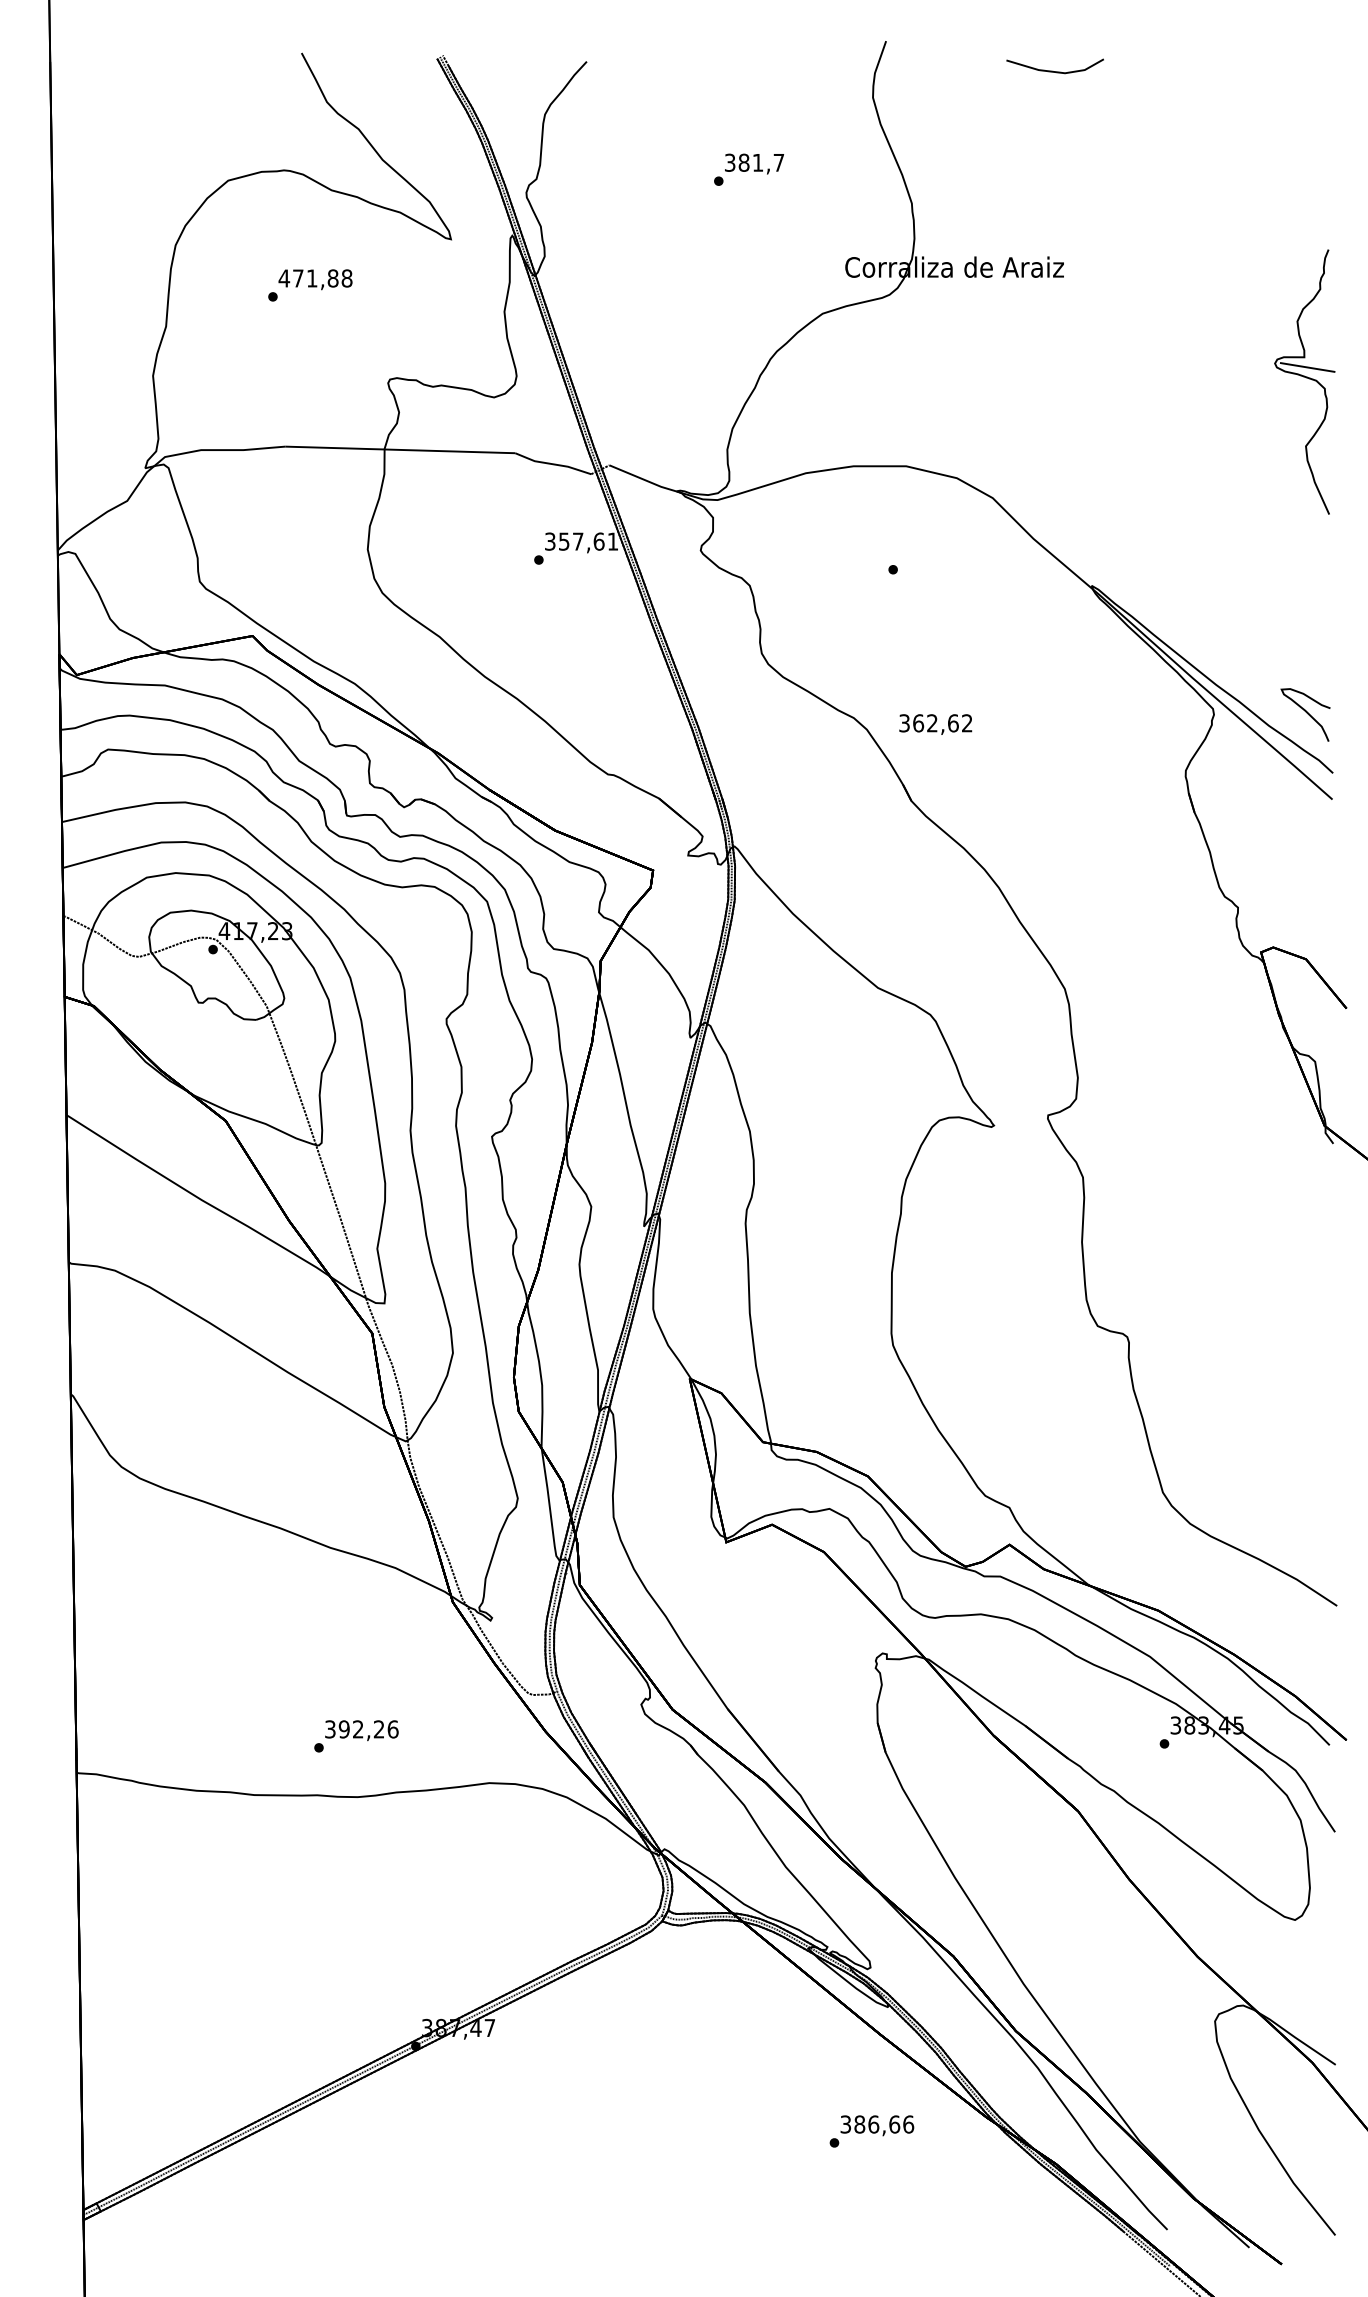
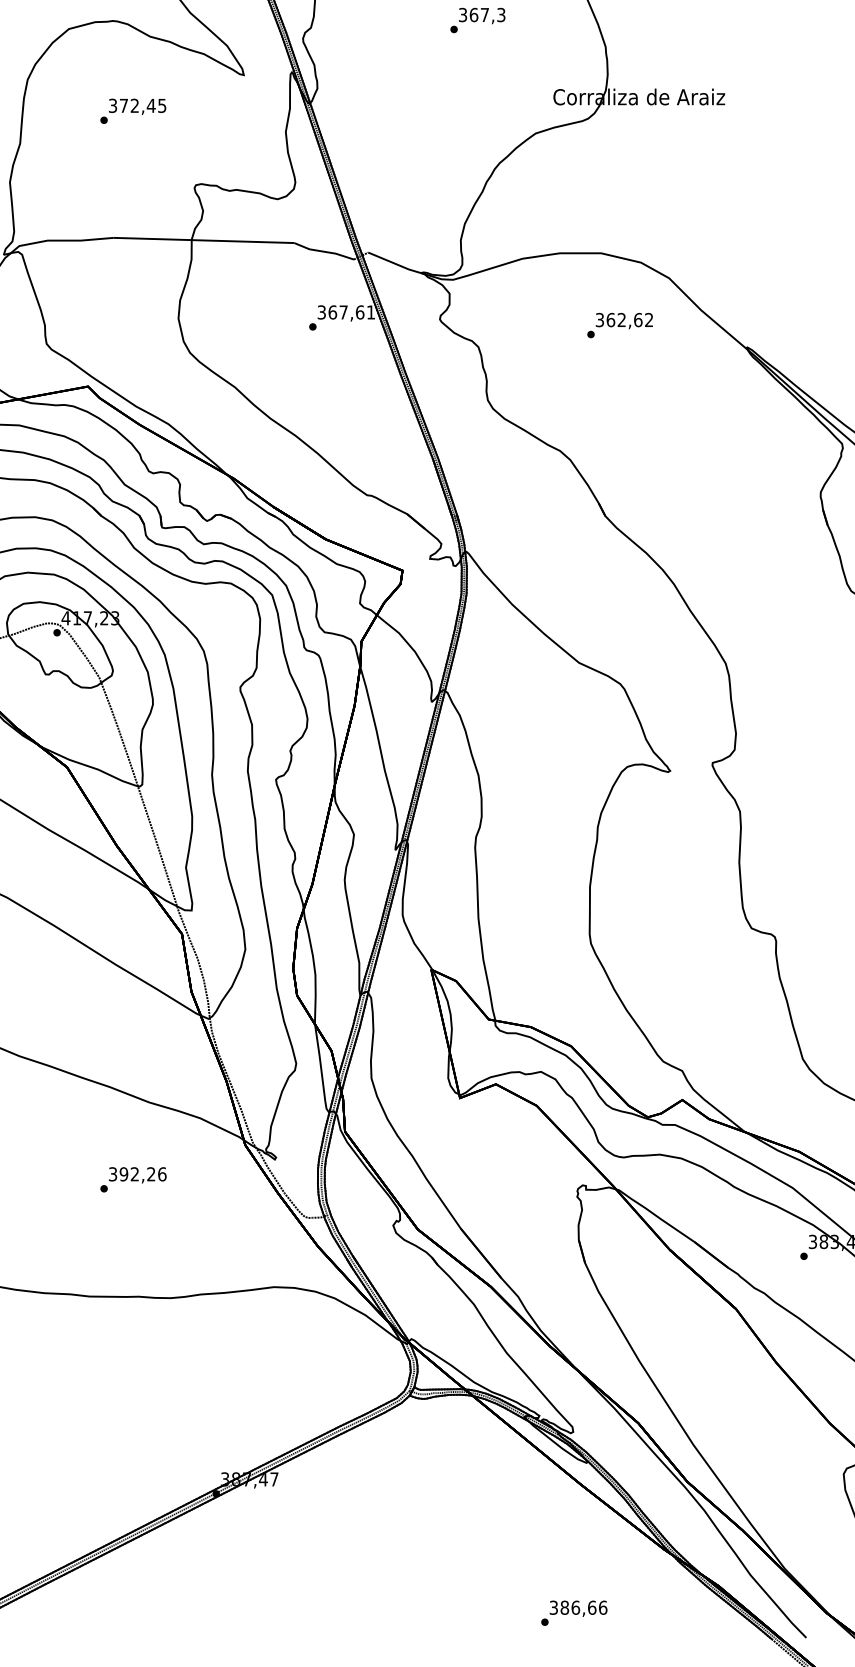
text: (761, 162) -> (487, 14), 381,7 -> 367,3
text: (315, 278) -> (137, 105), 471,88 -> 372,45
text: (563, 541) -> (332, 312), 357,61 -> 367,61
text: (935, 724) -> (624, 320), moved
text: (356, 1736) -> (133, 1179), moved
text: (871, 2131) -> (573, 1613), moved

